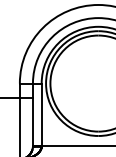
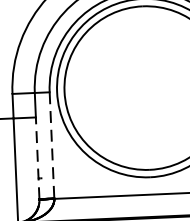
line: (41, 115) -> (51, 146), solid -> dashed
line: (32, 121) -> (36, 157), solid -> dashed

